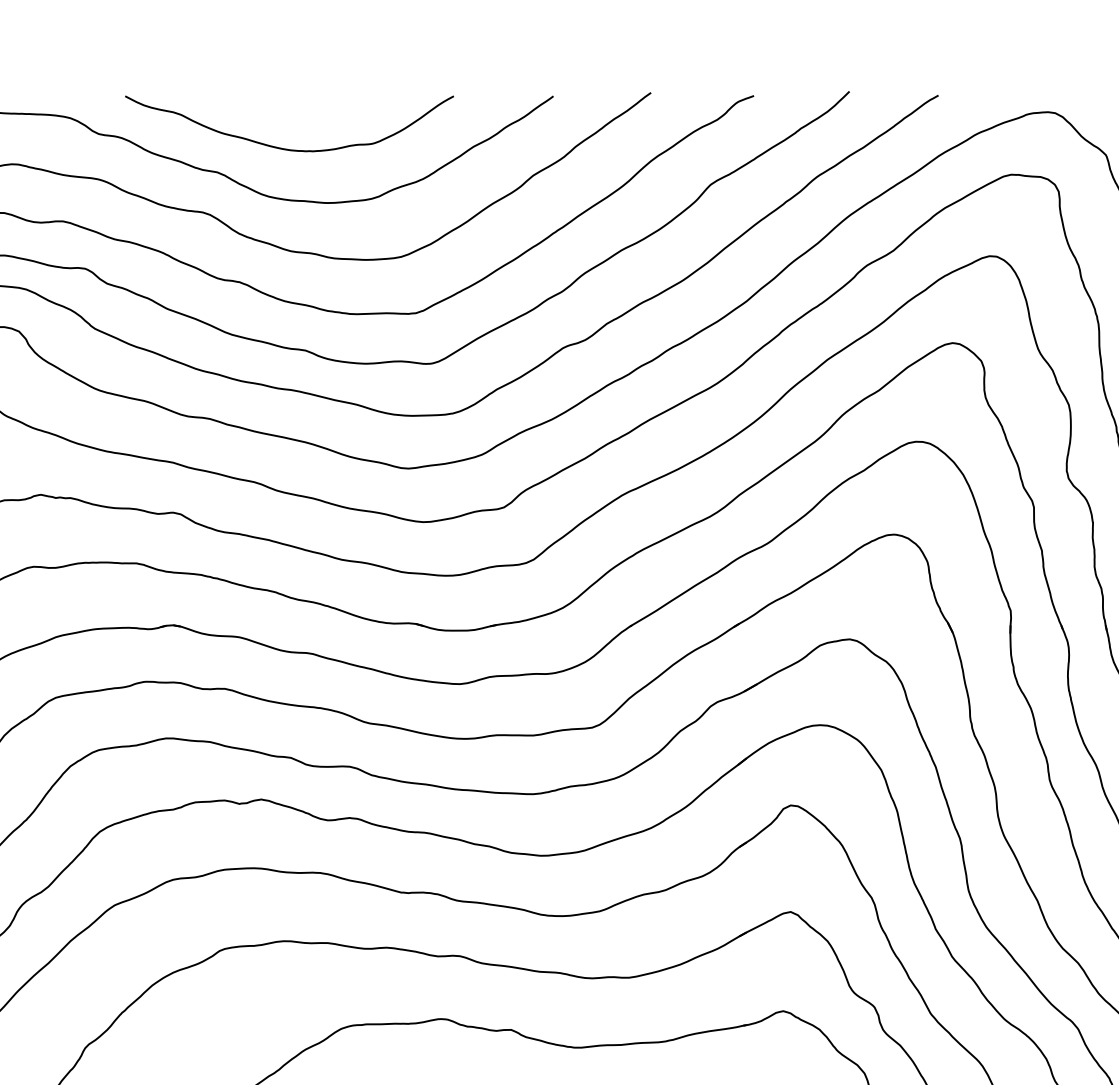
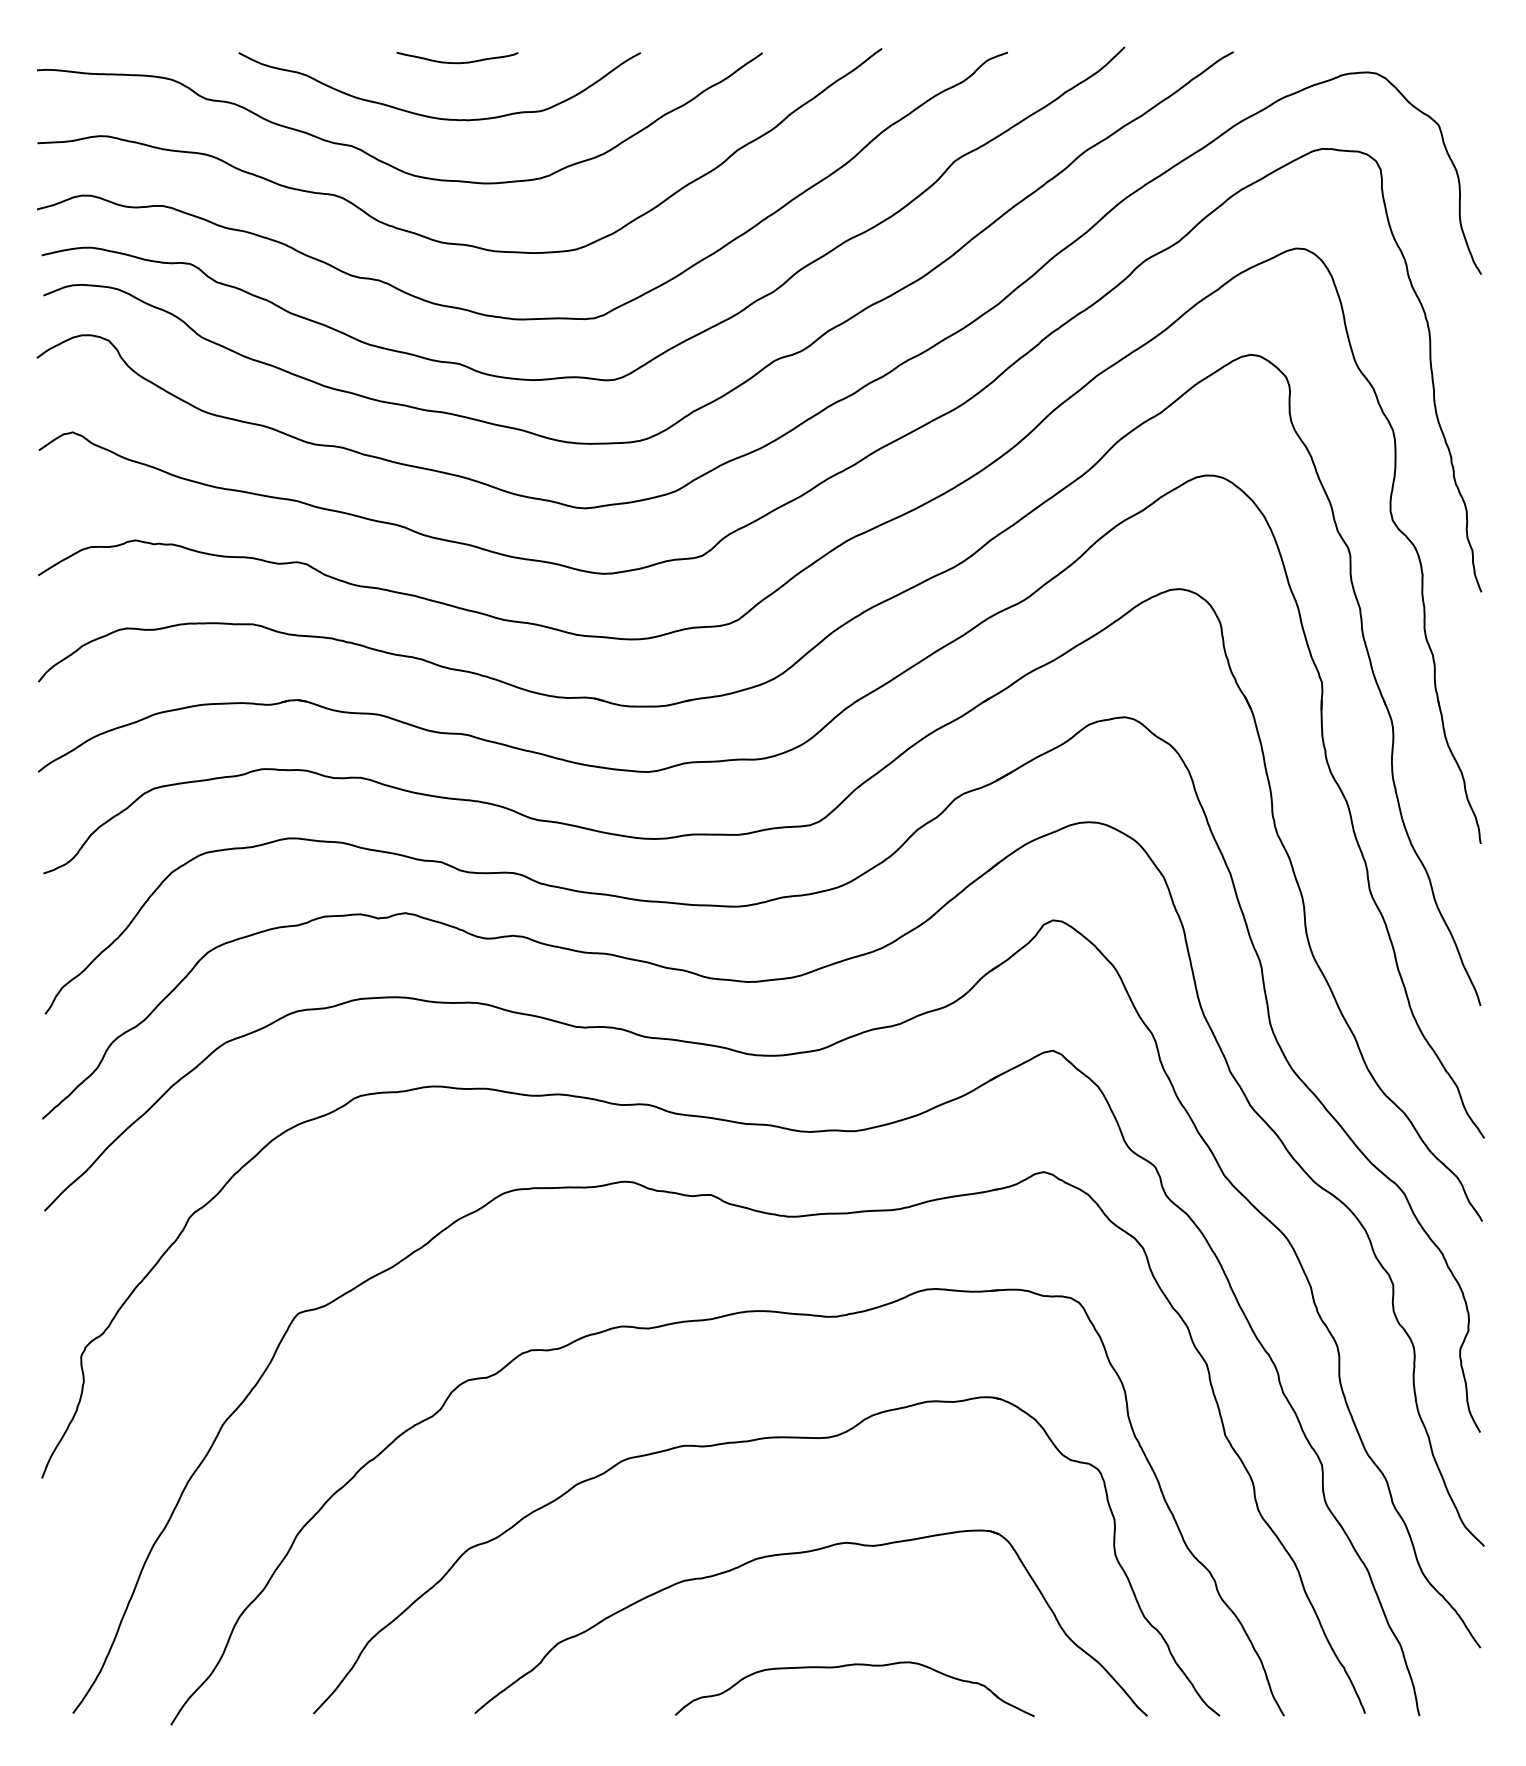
curve: (304, 104) -> (457, 62), added

